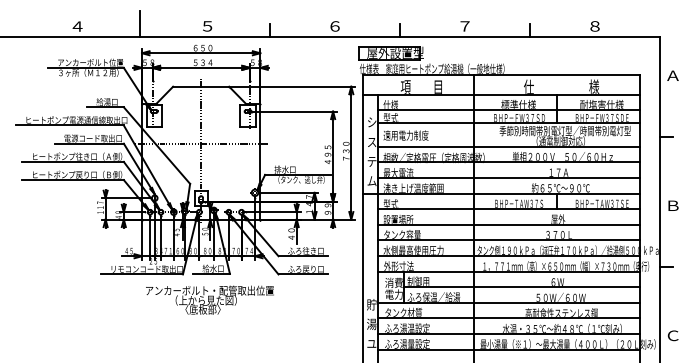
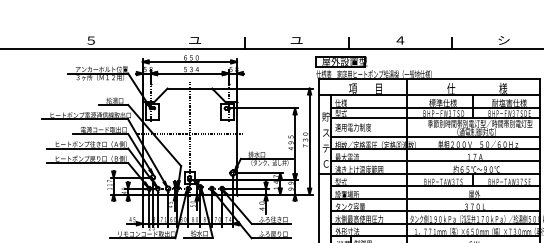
line: (140, 23) -> (141, 38), removed
text: (77, 26) -> (91, 40), ４ -> ５
text: (207, 26) -> (194, 40), ５ -> ユ
text: (334, 26) -> (296, 40), ６ -> ユ
text: (465, 26) -> (400, 40), ７ -> ４
text: (595, 26) -> (504, 40), ８ -> シ
text: (371, 121) -> (325, 116), シ -> 貯
text: (371, 180) -> (325, 163), ム -> Ｃ

